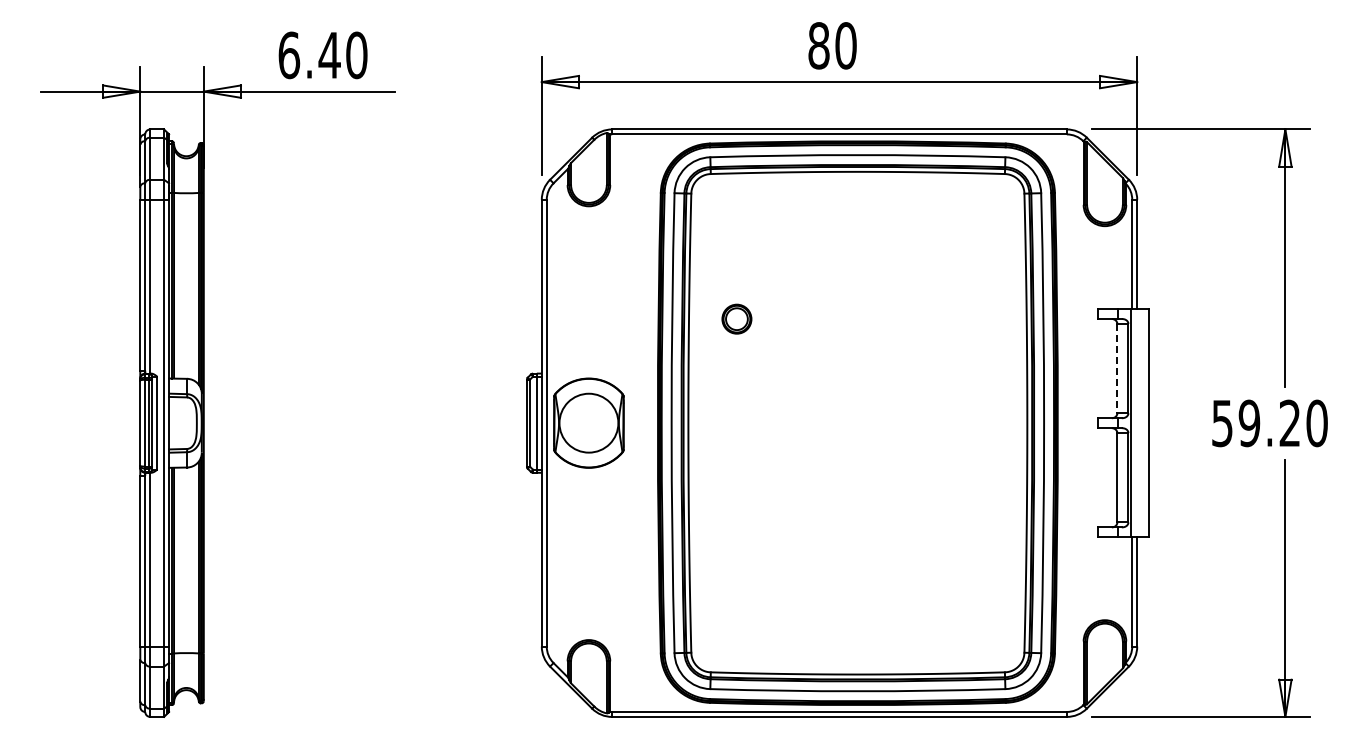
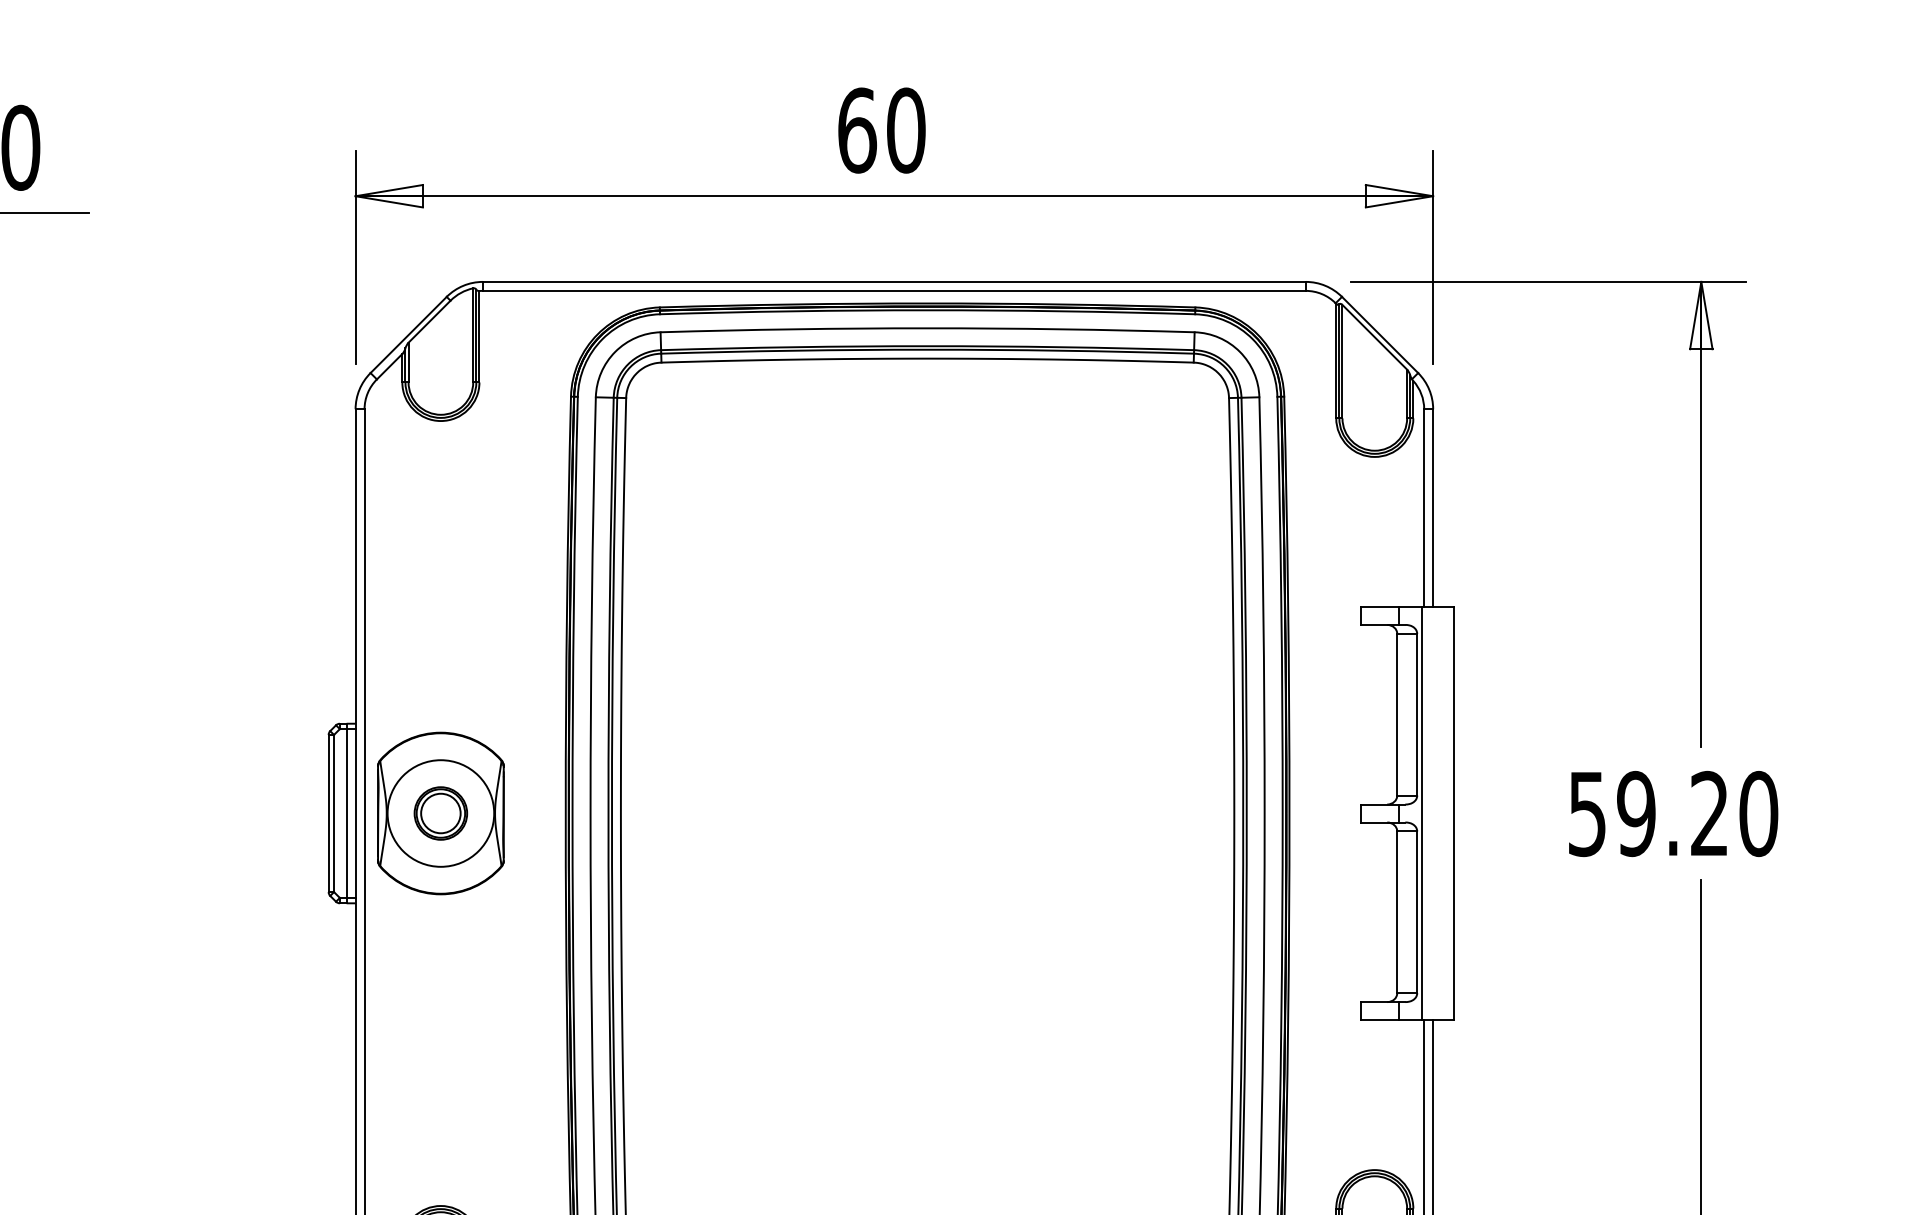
text: (818, 45) -> (856, 129), 80 -> 60
part: (736, 318) -> (440, 812), moved
line: (1117, 368) -> (1397, 714), dashed -> solid

